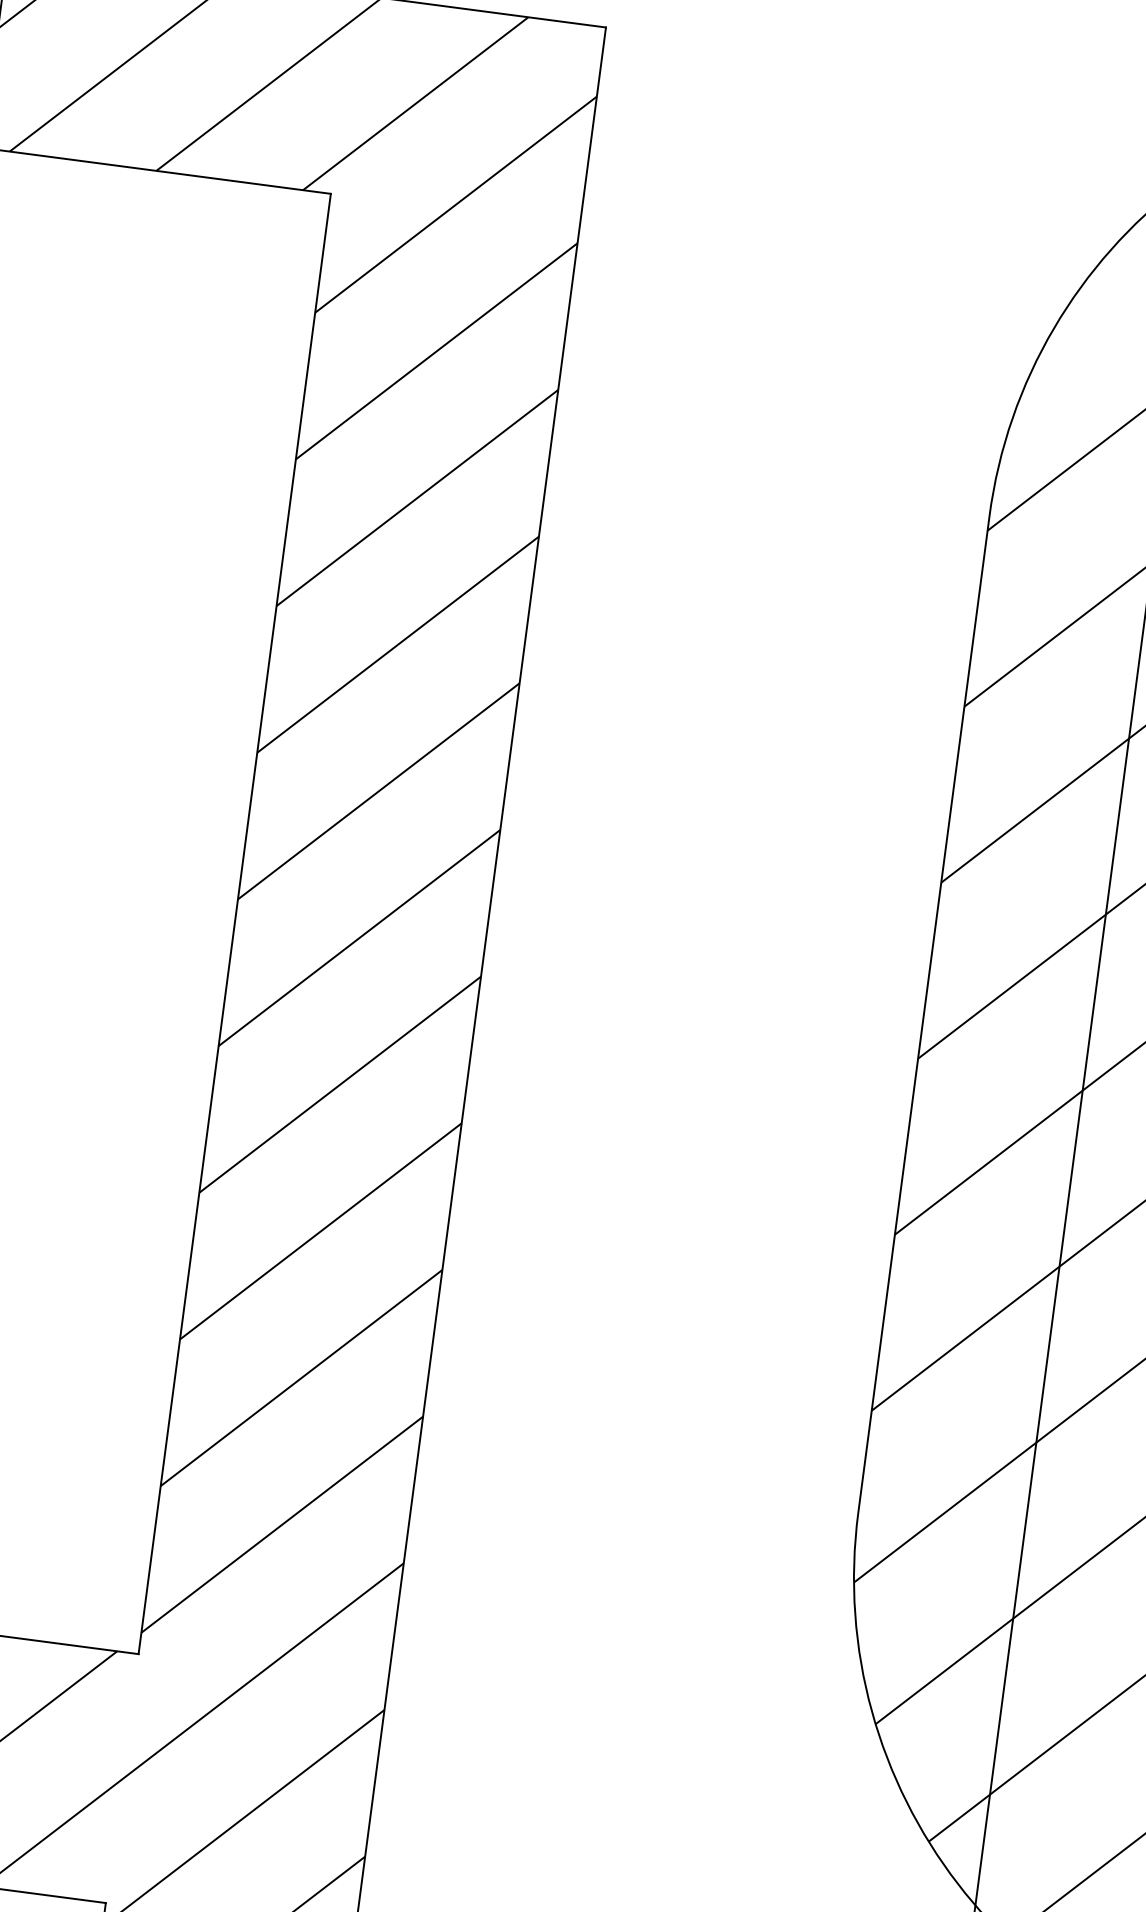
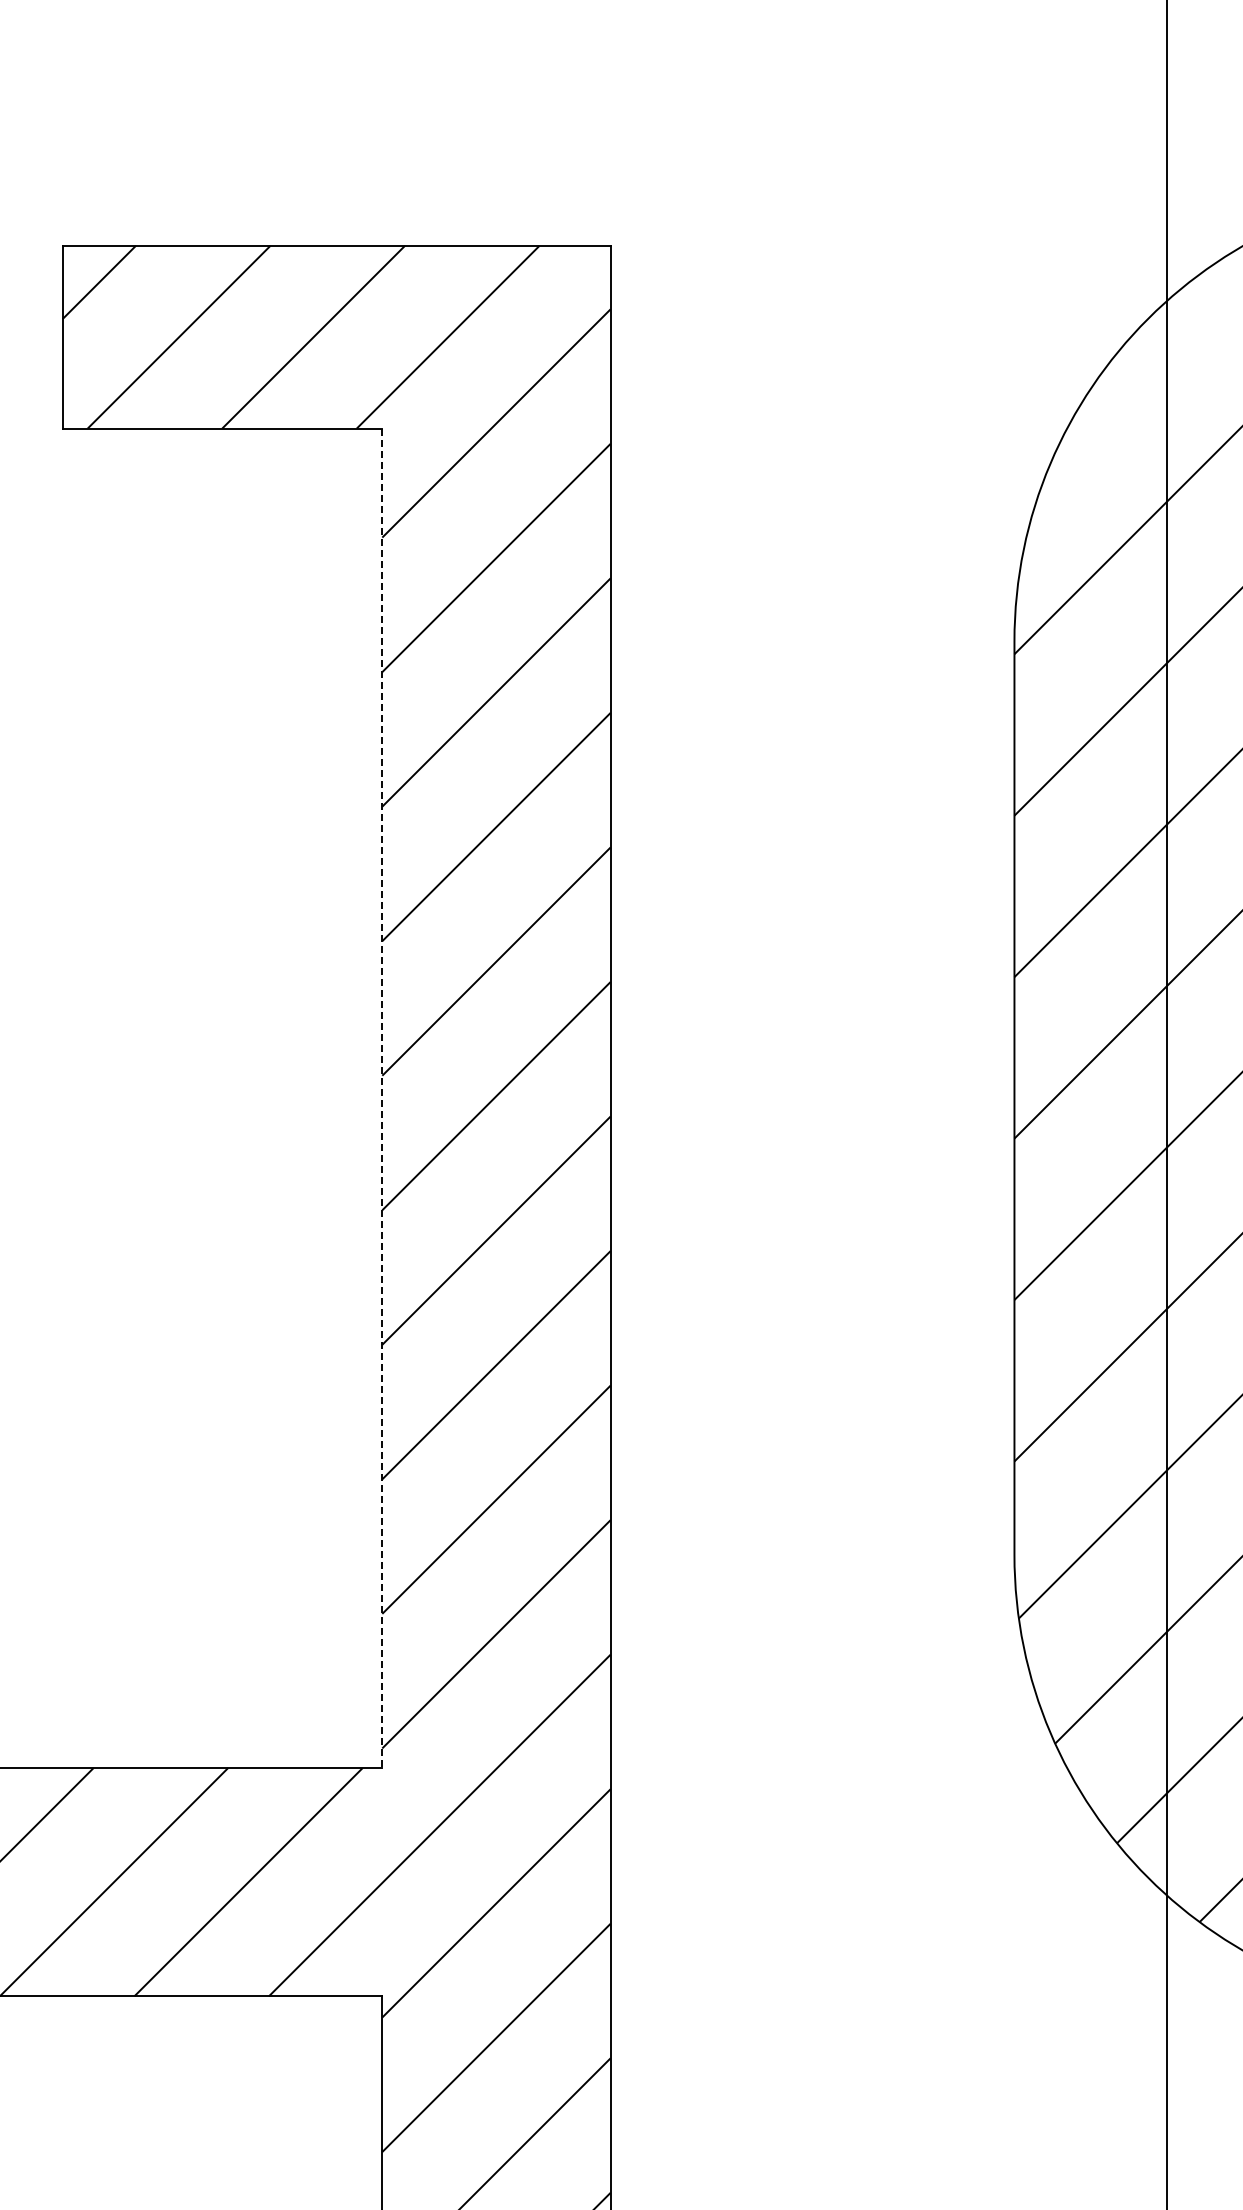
line: (234, 924) -> (382, 1098), solid -> dashed

